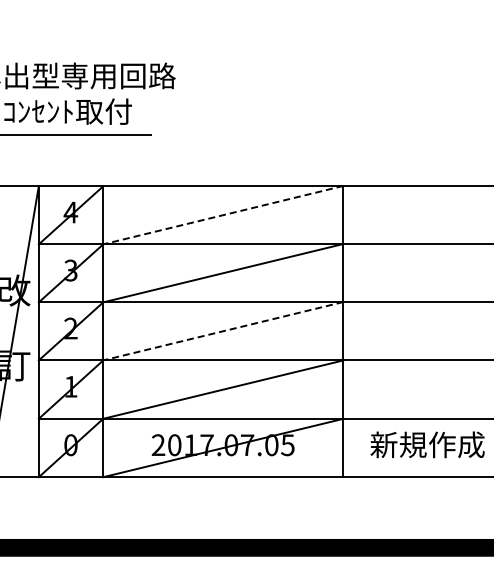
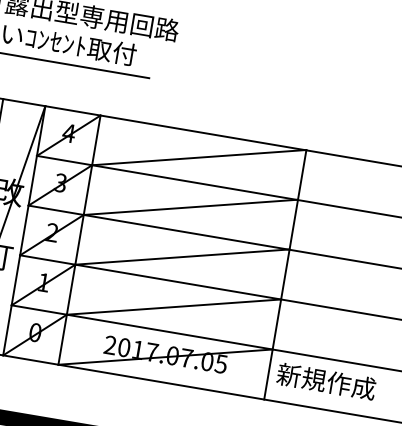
line: (223, 215) -> (199, 157), dashed -> solid
line: (223, 331) -> (182, 257), dashed -> solid
text: (427, 444) -> (326, 381), moved

